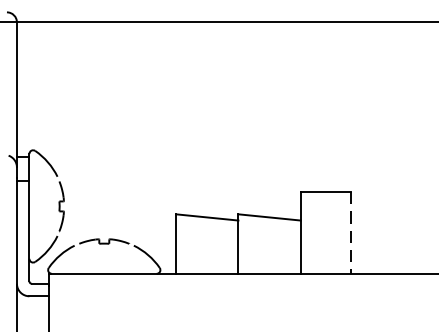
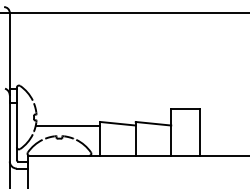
line: (118, 220) -> (67, 125), added
line: (350, 234) -> (199, 133), dashed -> solid

